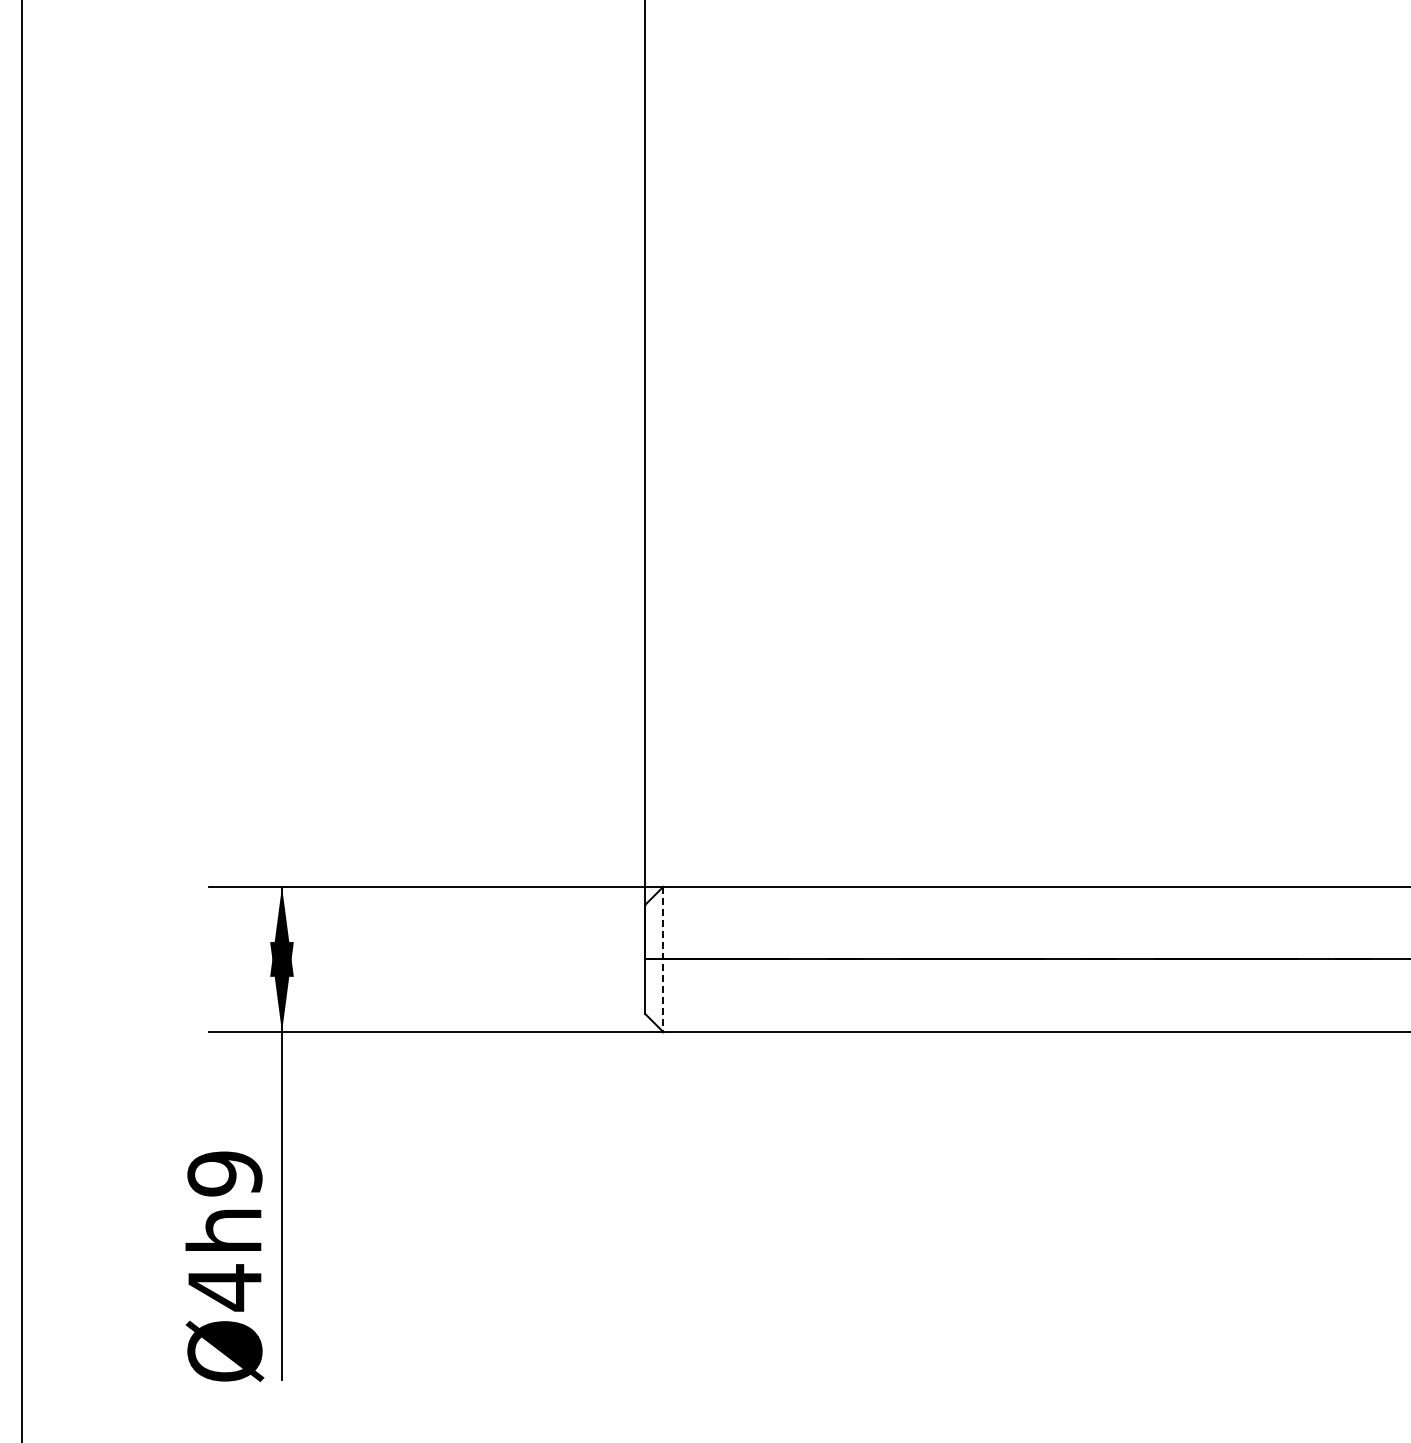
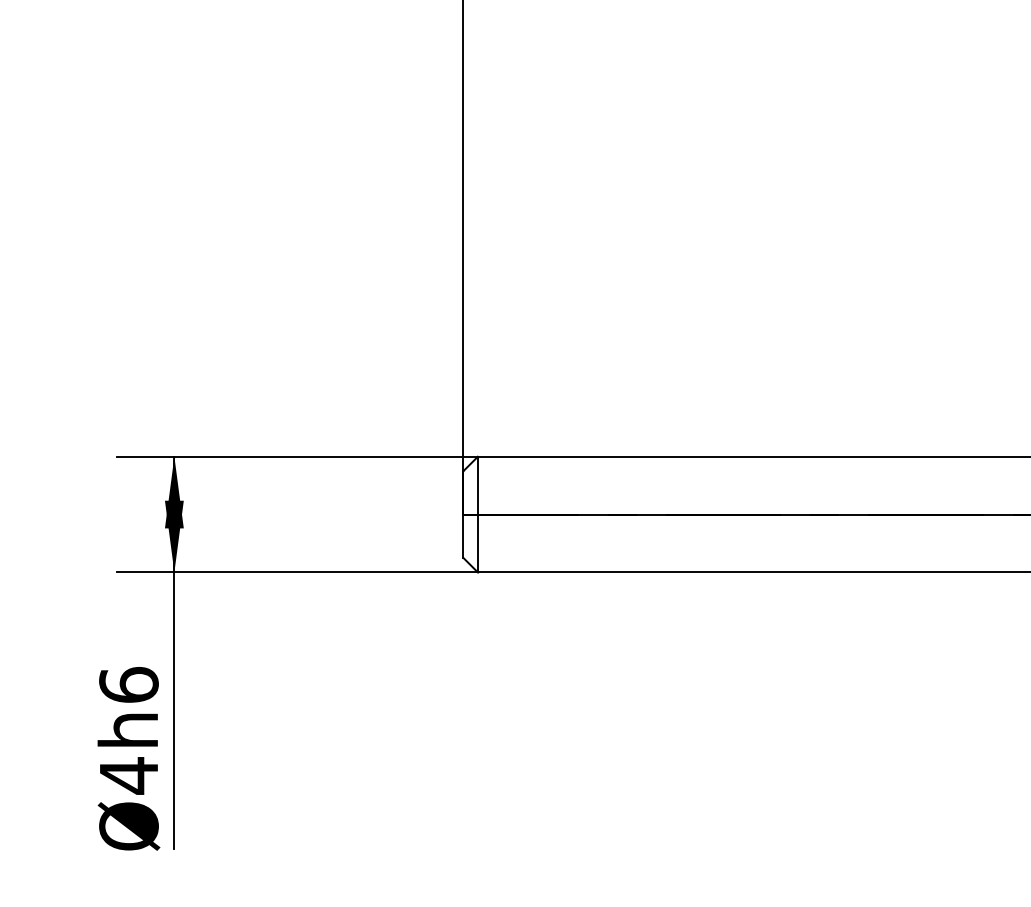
line: (663, 959) -> (477, 514), dashed -> solid
text: (224, 1173) -> (128, 684), Ø4h9 -> Ø4h6

